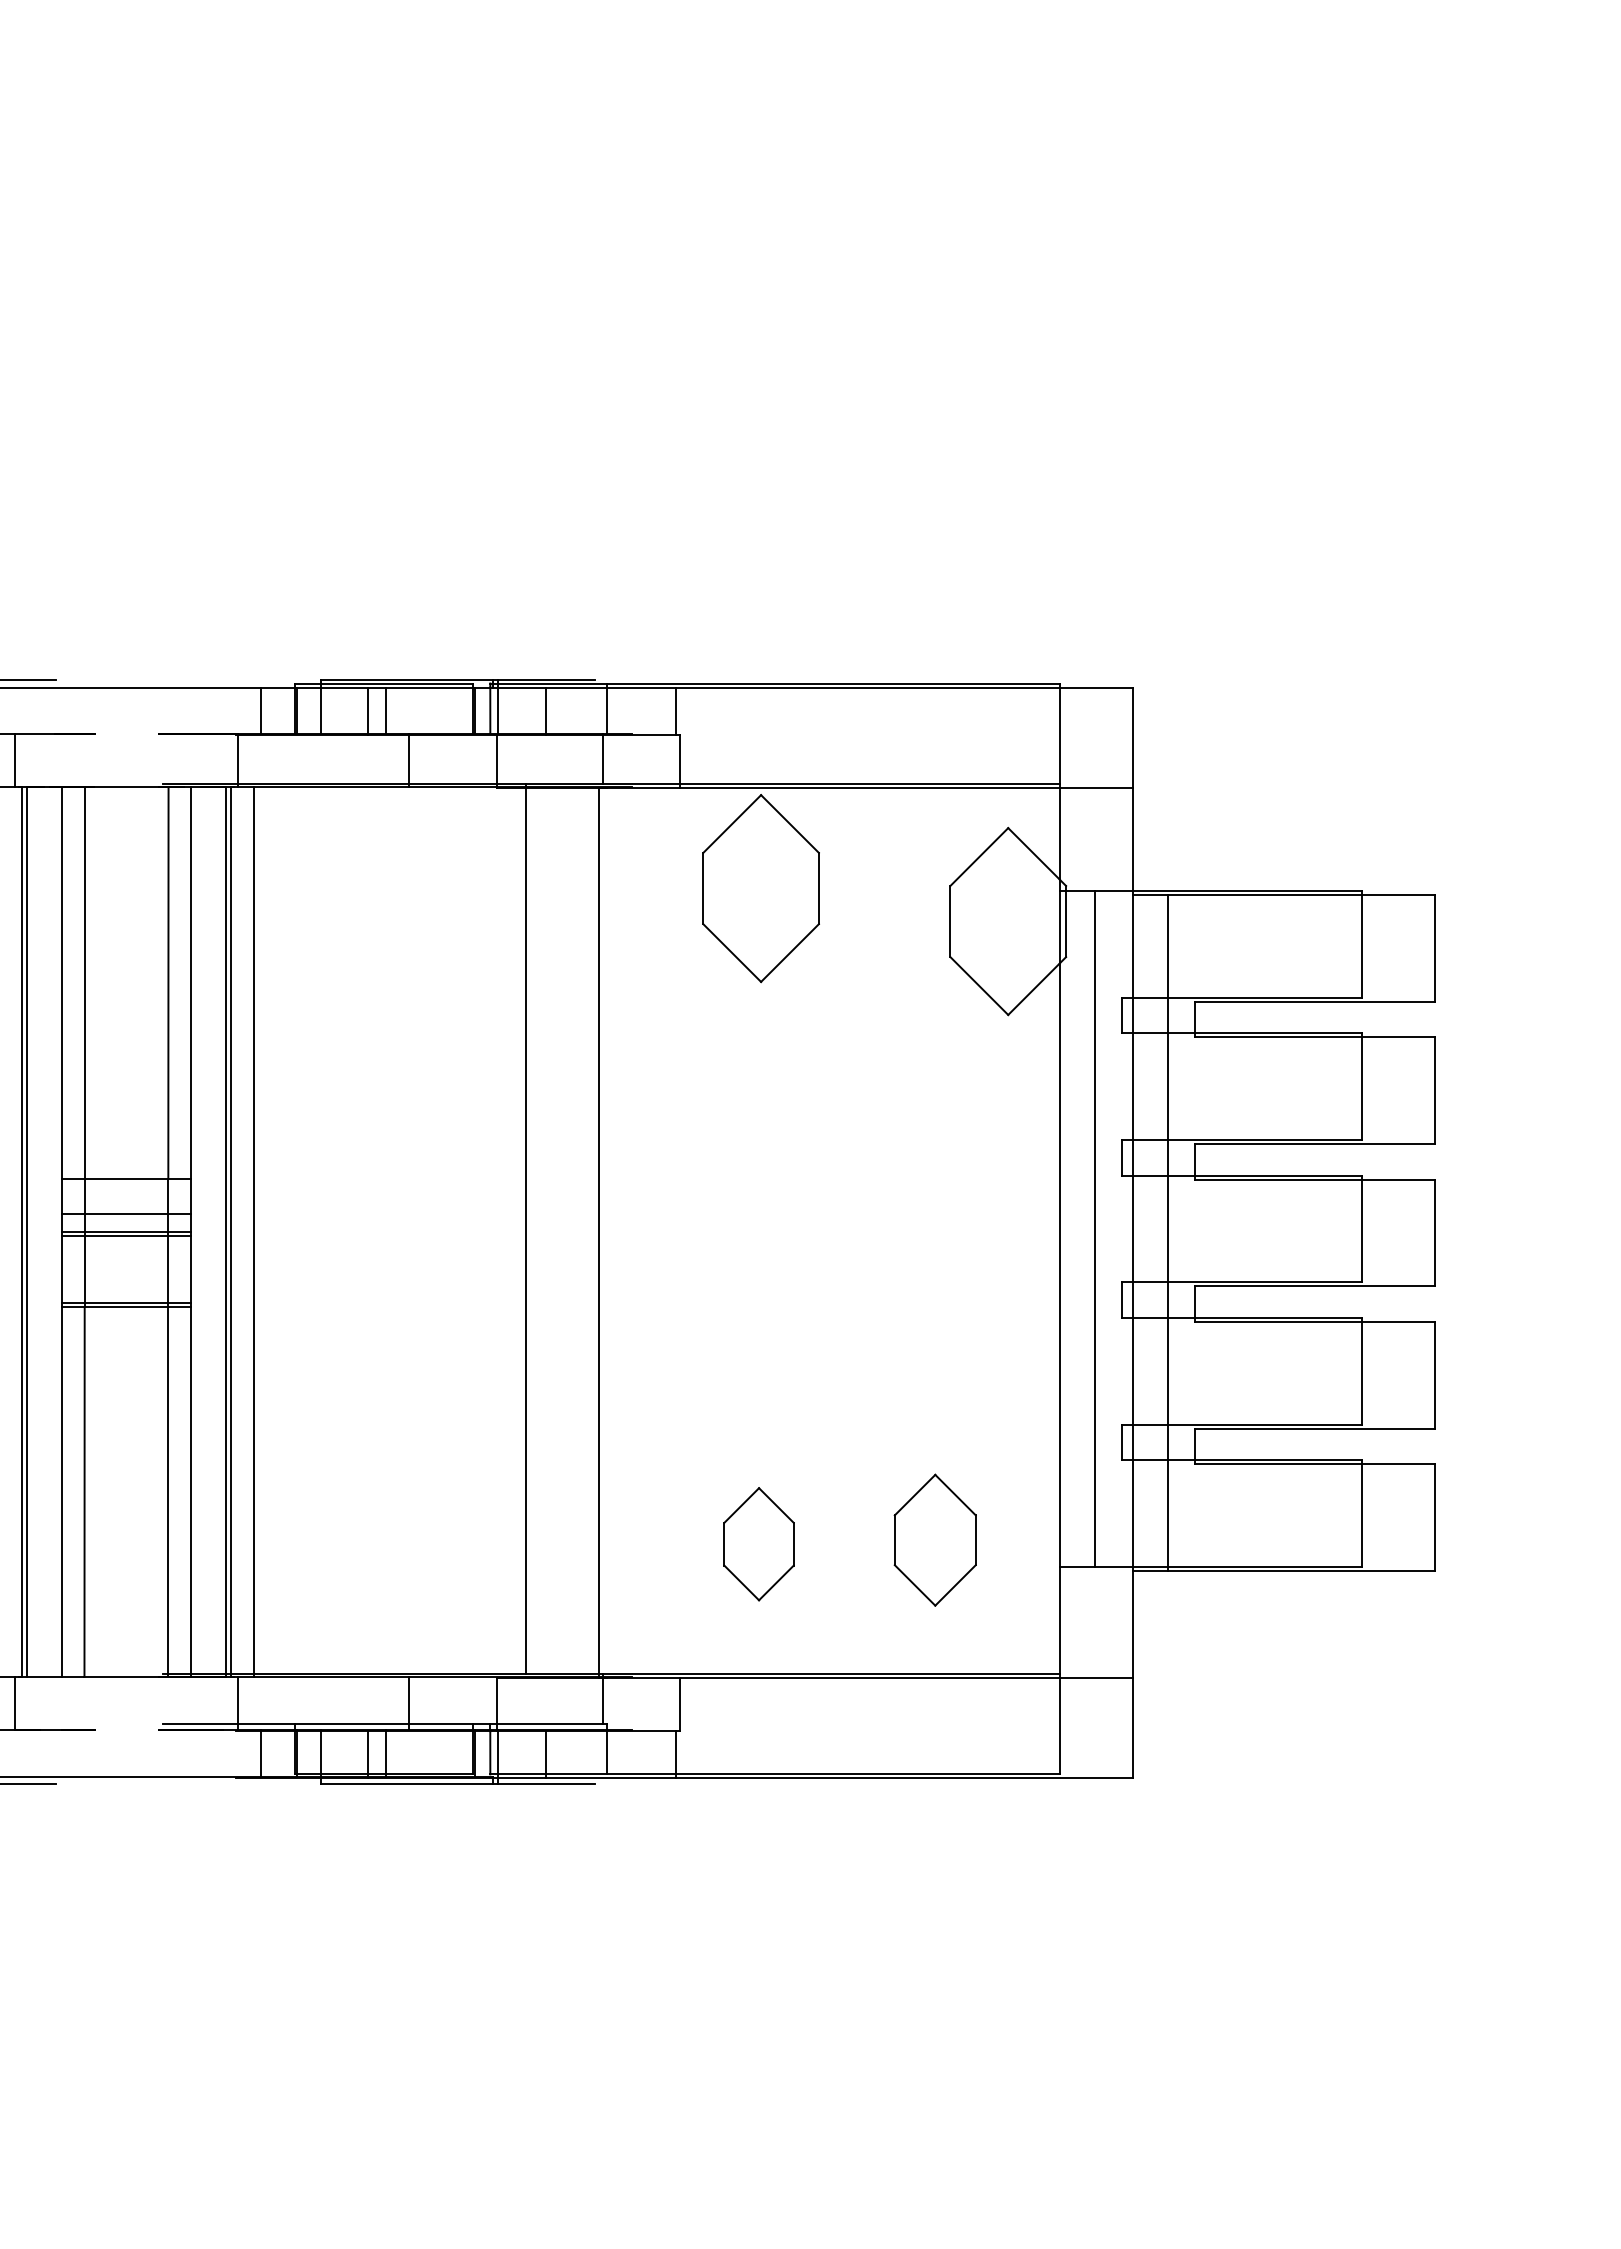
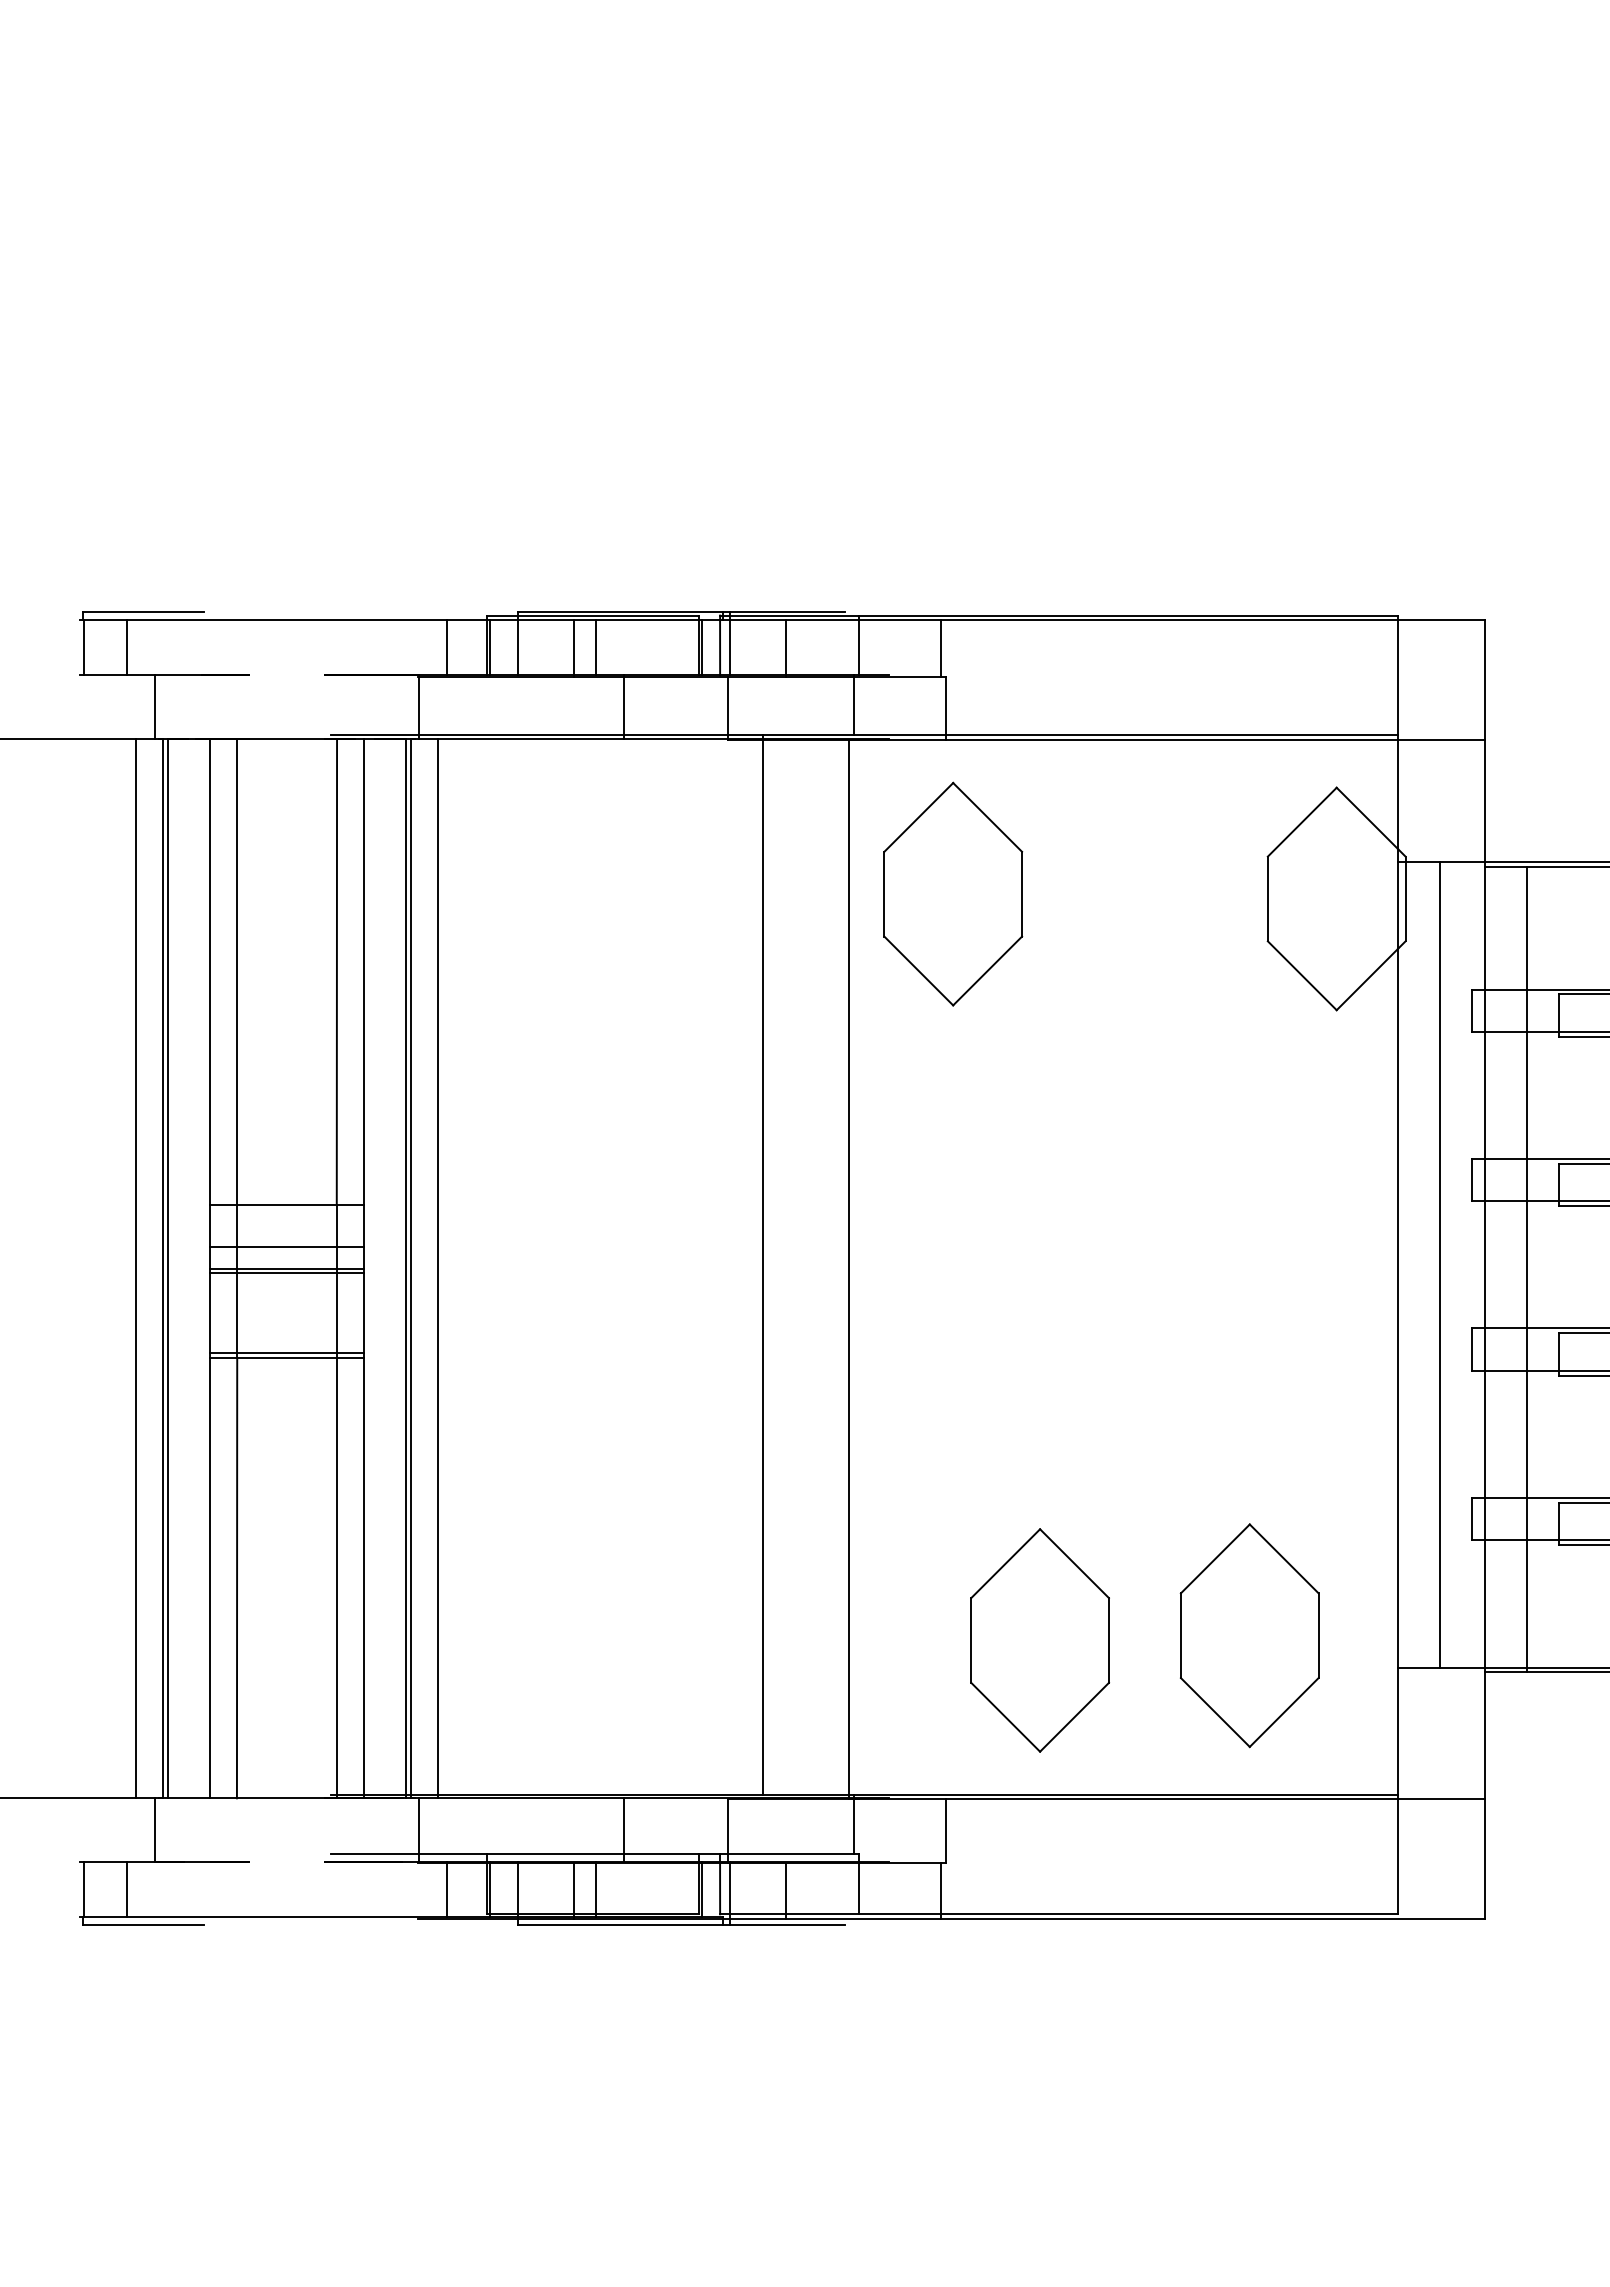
part: (760, 888) -> (952, 894), moved
part: (935, 1539) -> (1250, 1634), size x1.43
part: (758, 1543) -> (1039, 1639), size x1.67

